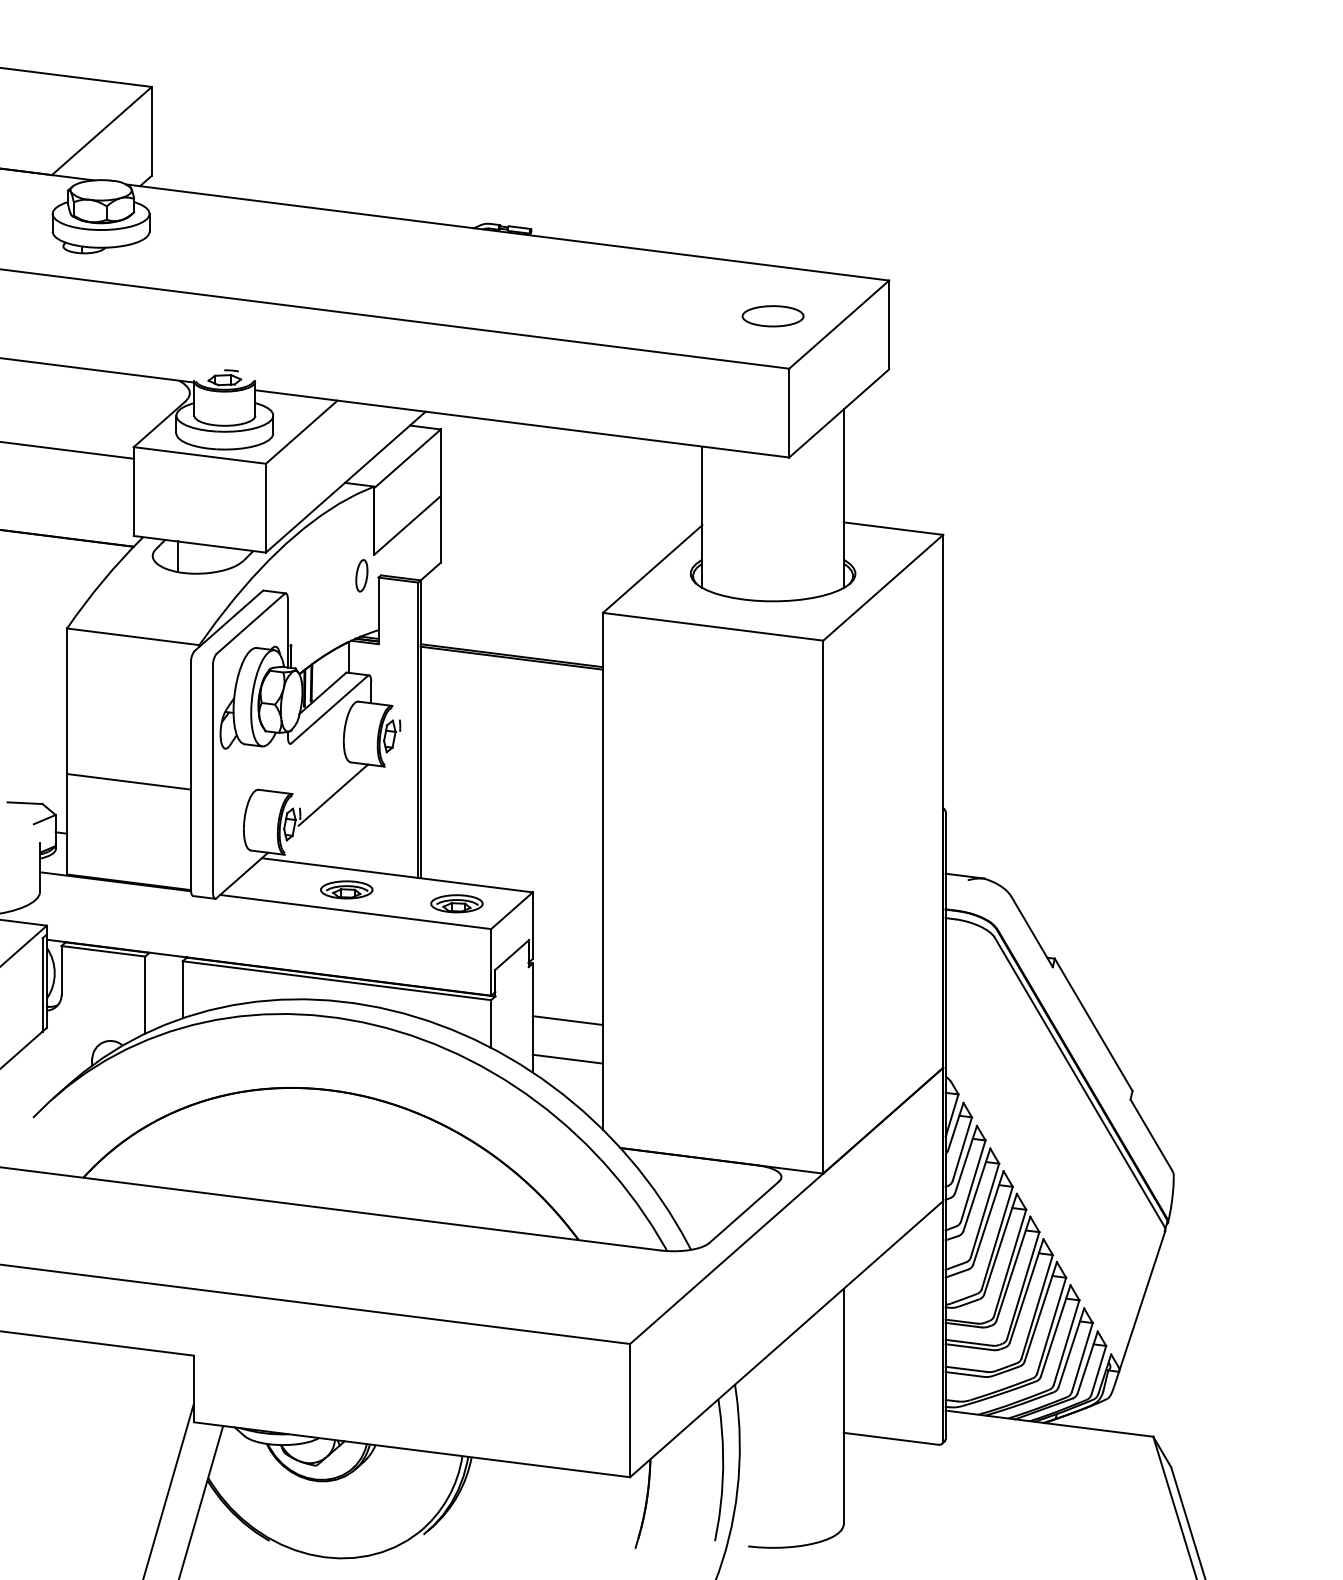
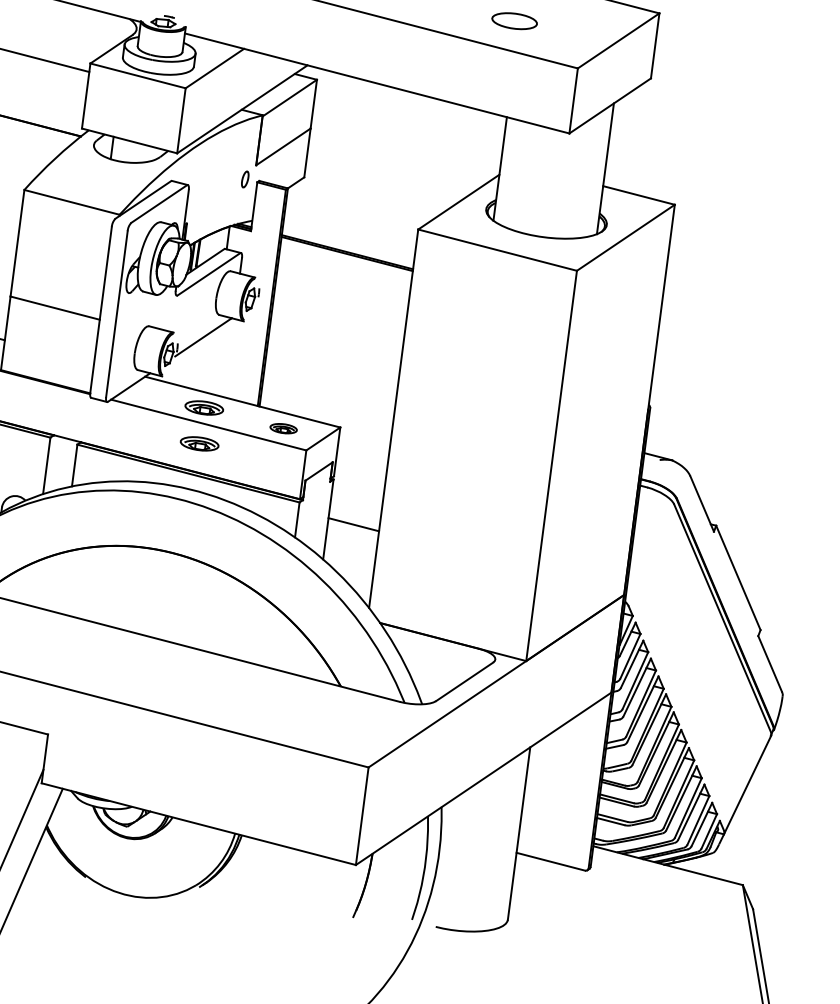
part: (772, 316) -> (514, 21), moved
part: (361, 575) -> (244, 179), size x0.7
part: (456, 903) -> (283, 428), size x0.7
part: (346, 938) -> (199, 443), added
line: (567, 1058) -> (349, 552), removed

